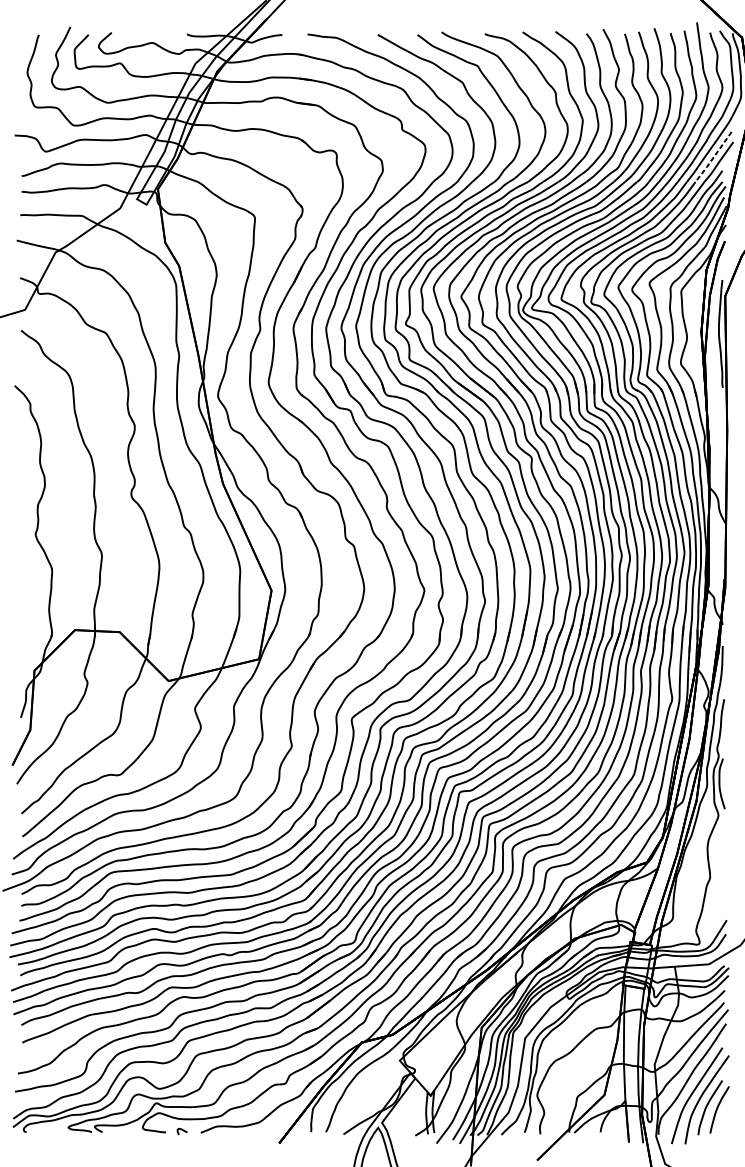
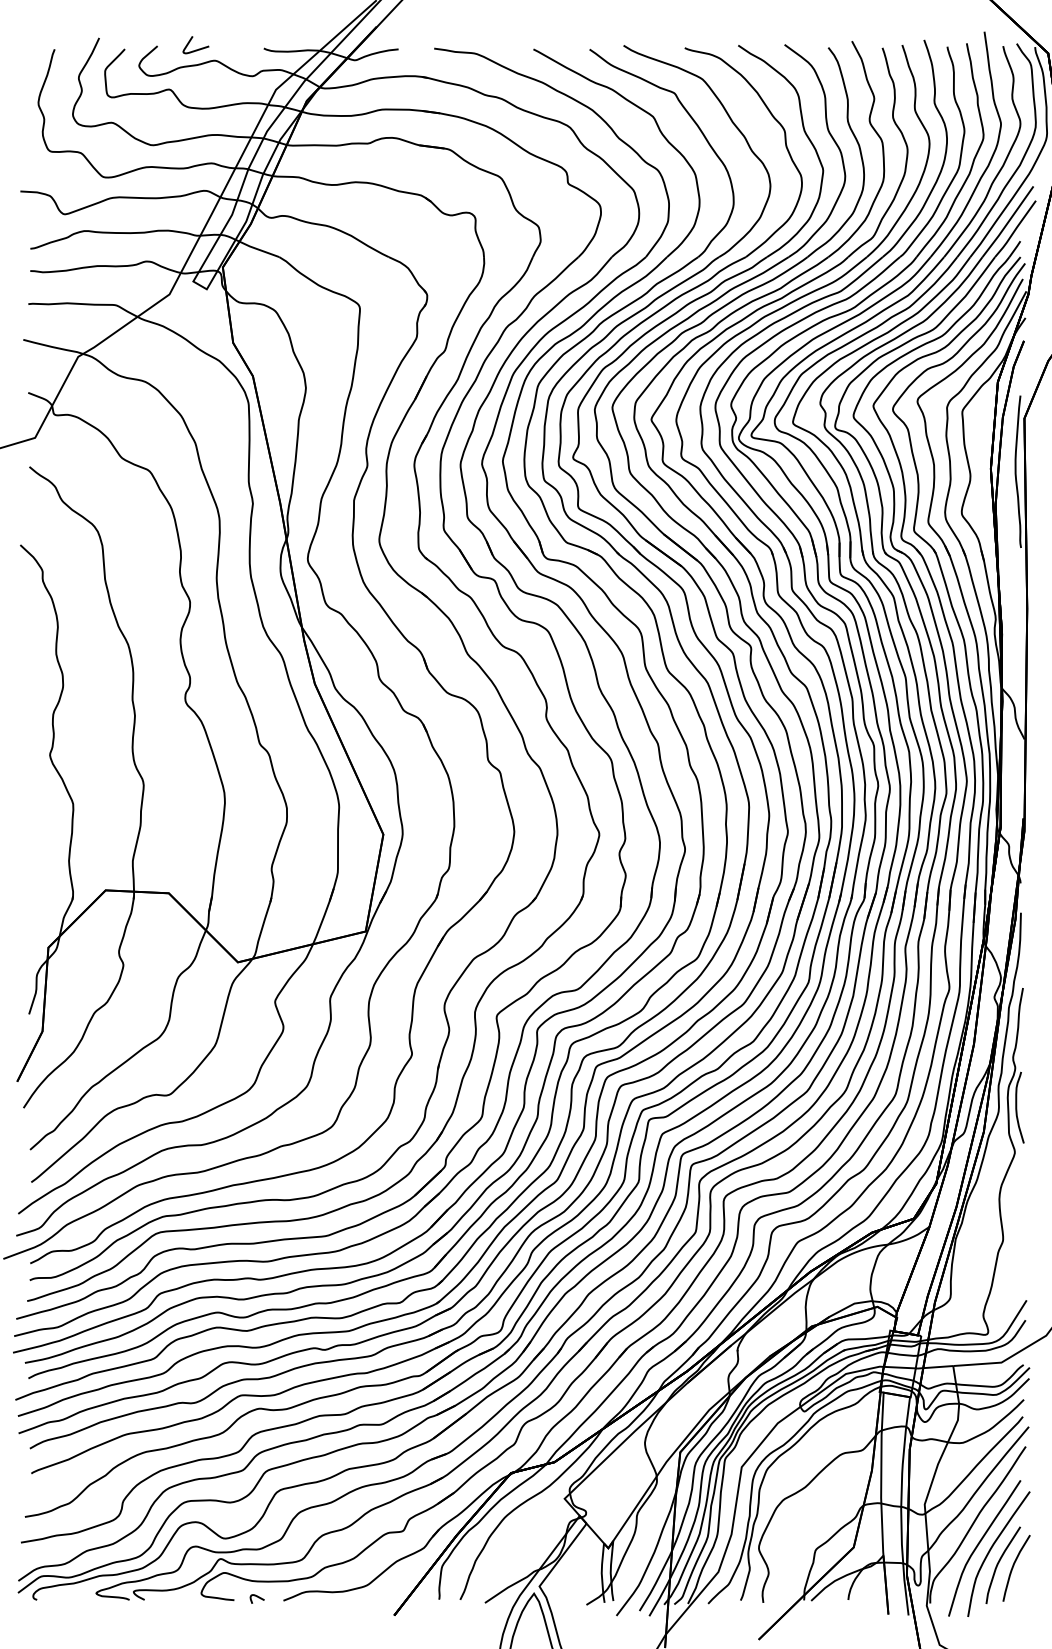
curve: (138, 35) -> (195, 49), added
line: (713, 157) -> (1007, 222), dashed -> solid

